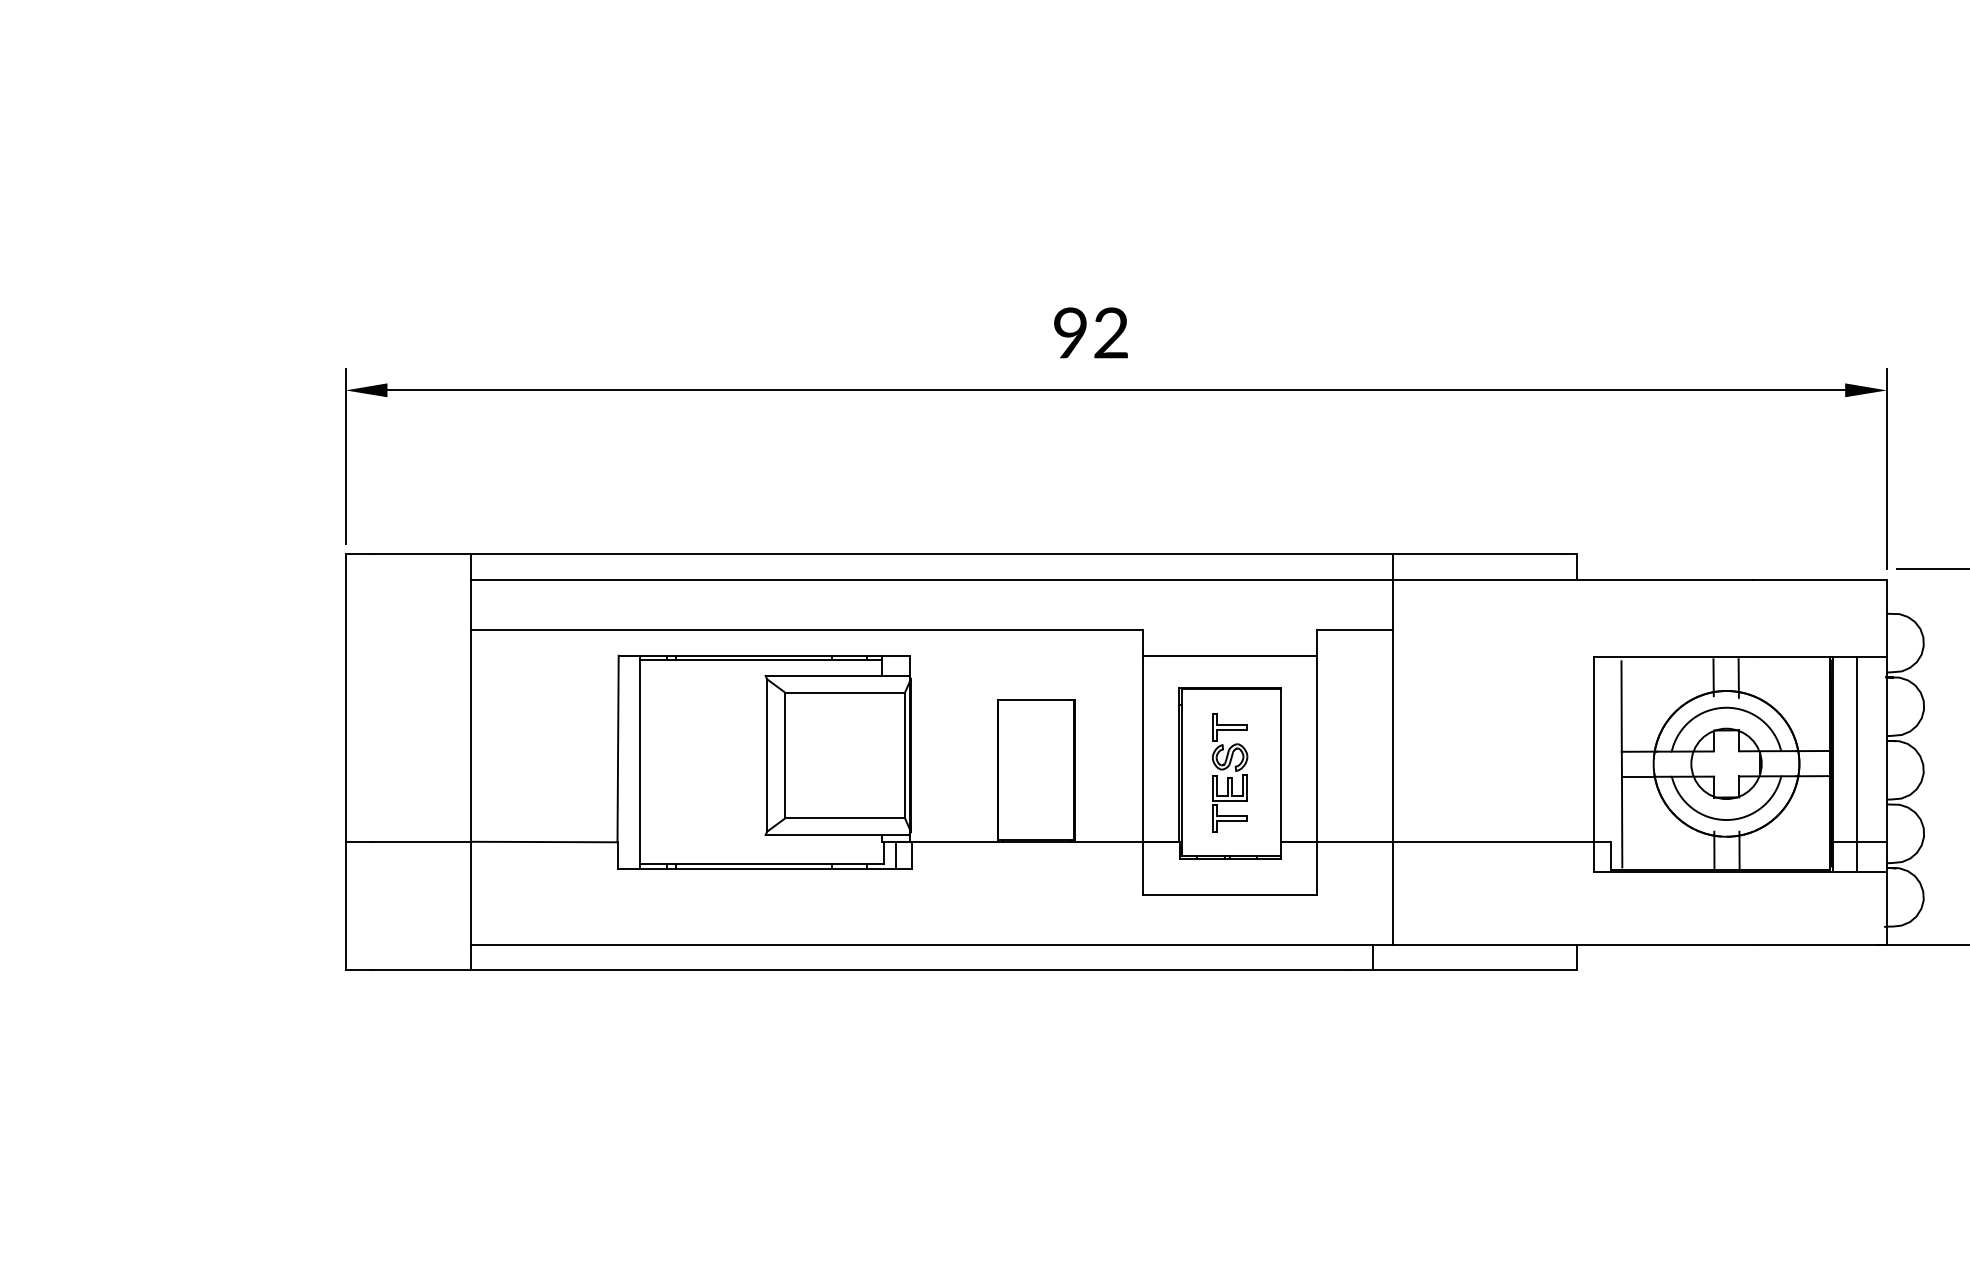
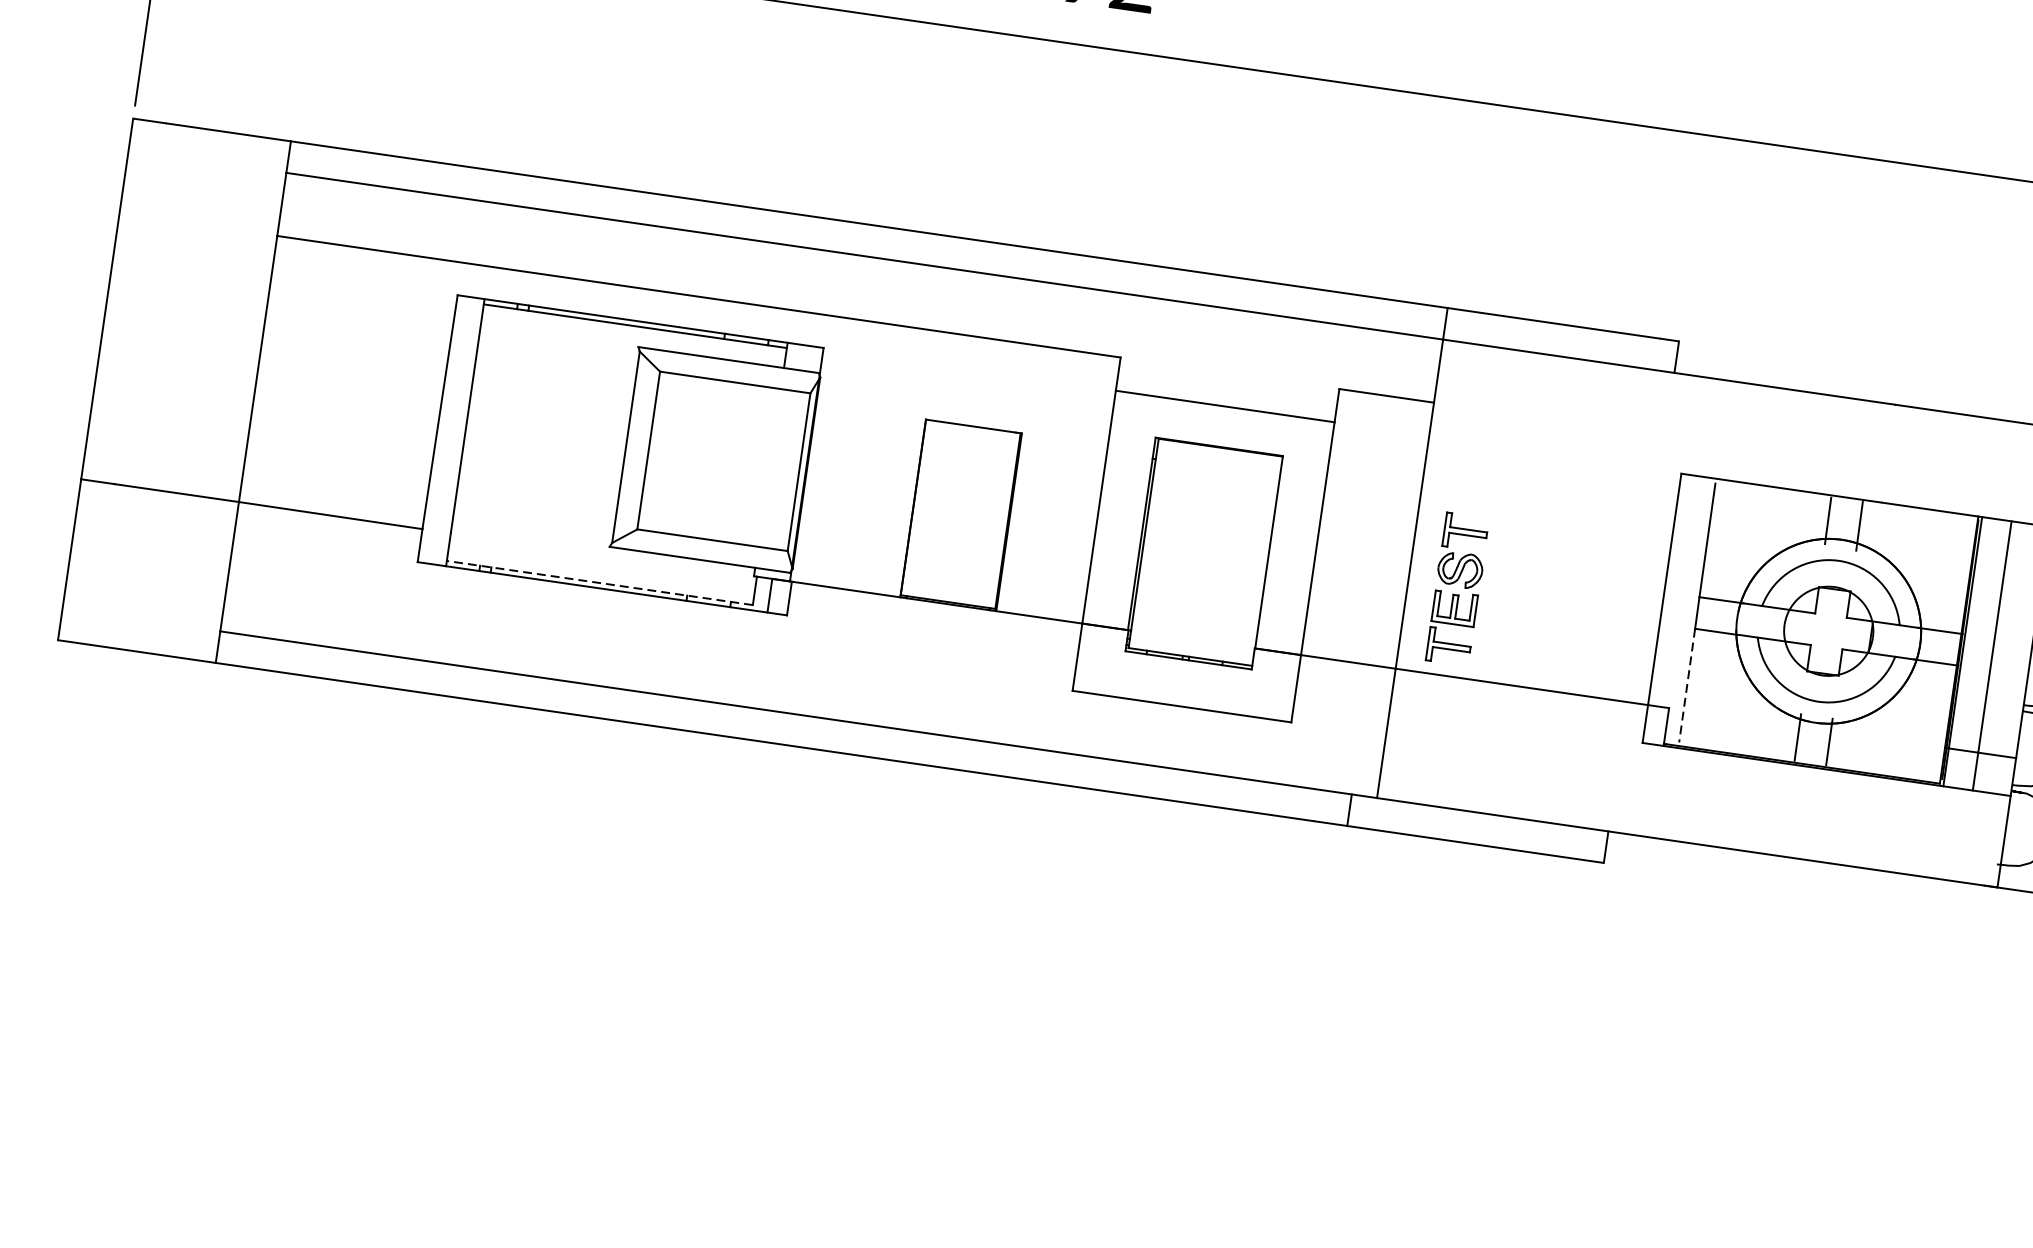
part: (1229, 772) -> (1456, 588), moved
line: (1622, 822) -> (1687, 686), solid -> dashed
line: (762, 864) -> (600, 583), solid -> dashed

